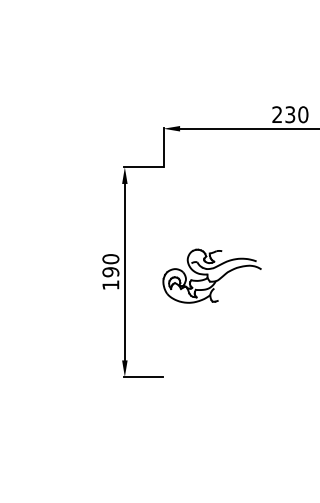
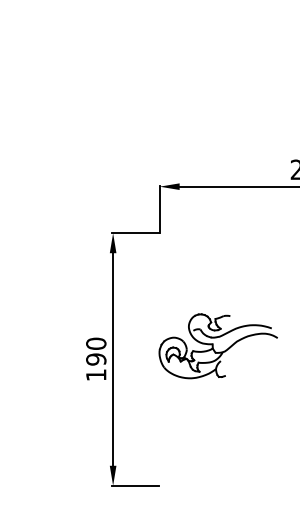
part: (211, 275) -> (217, 345), moved

